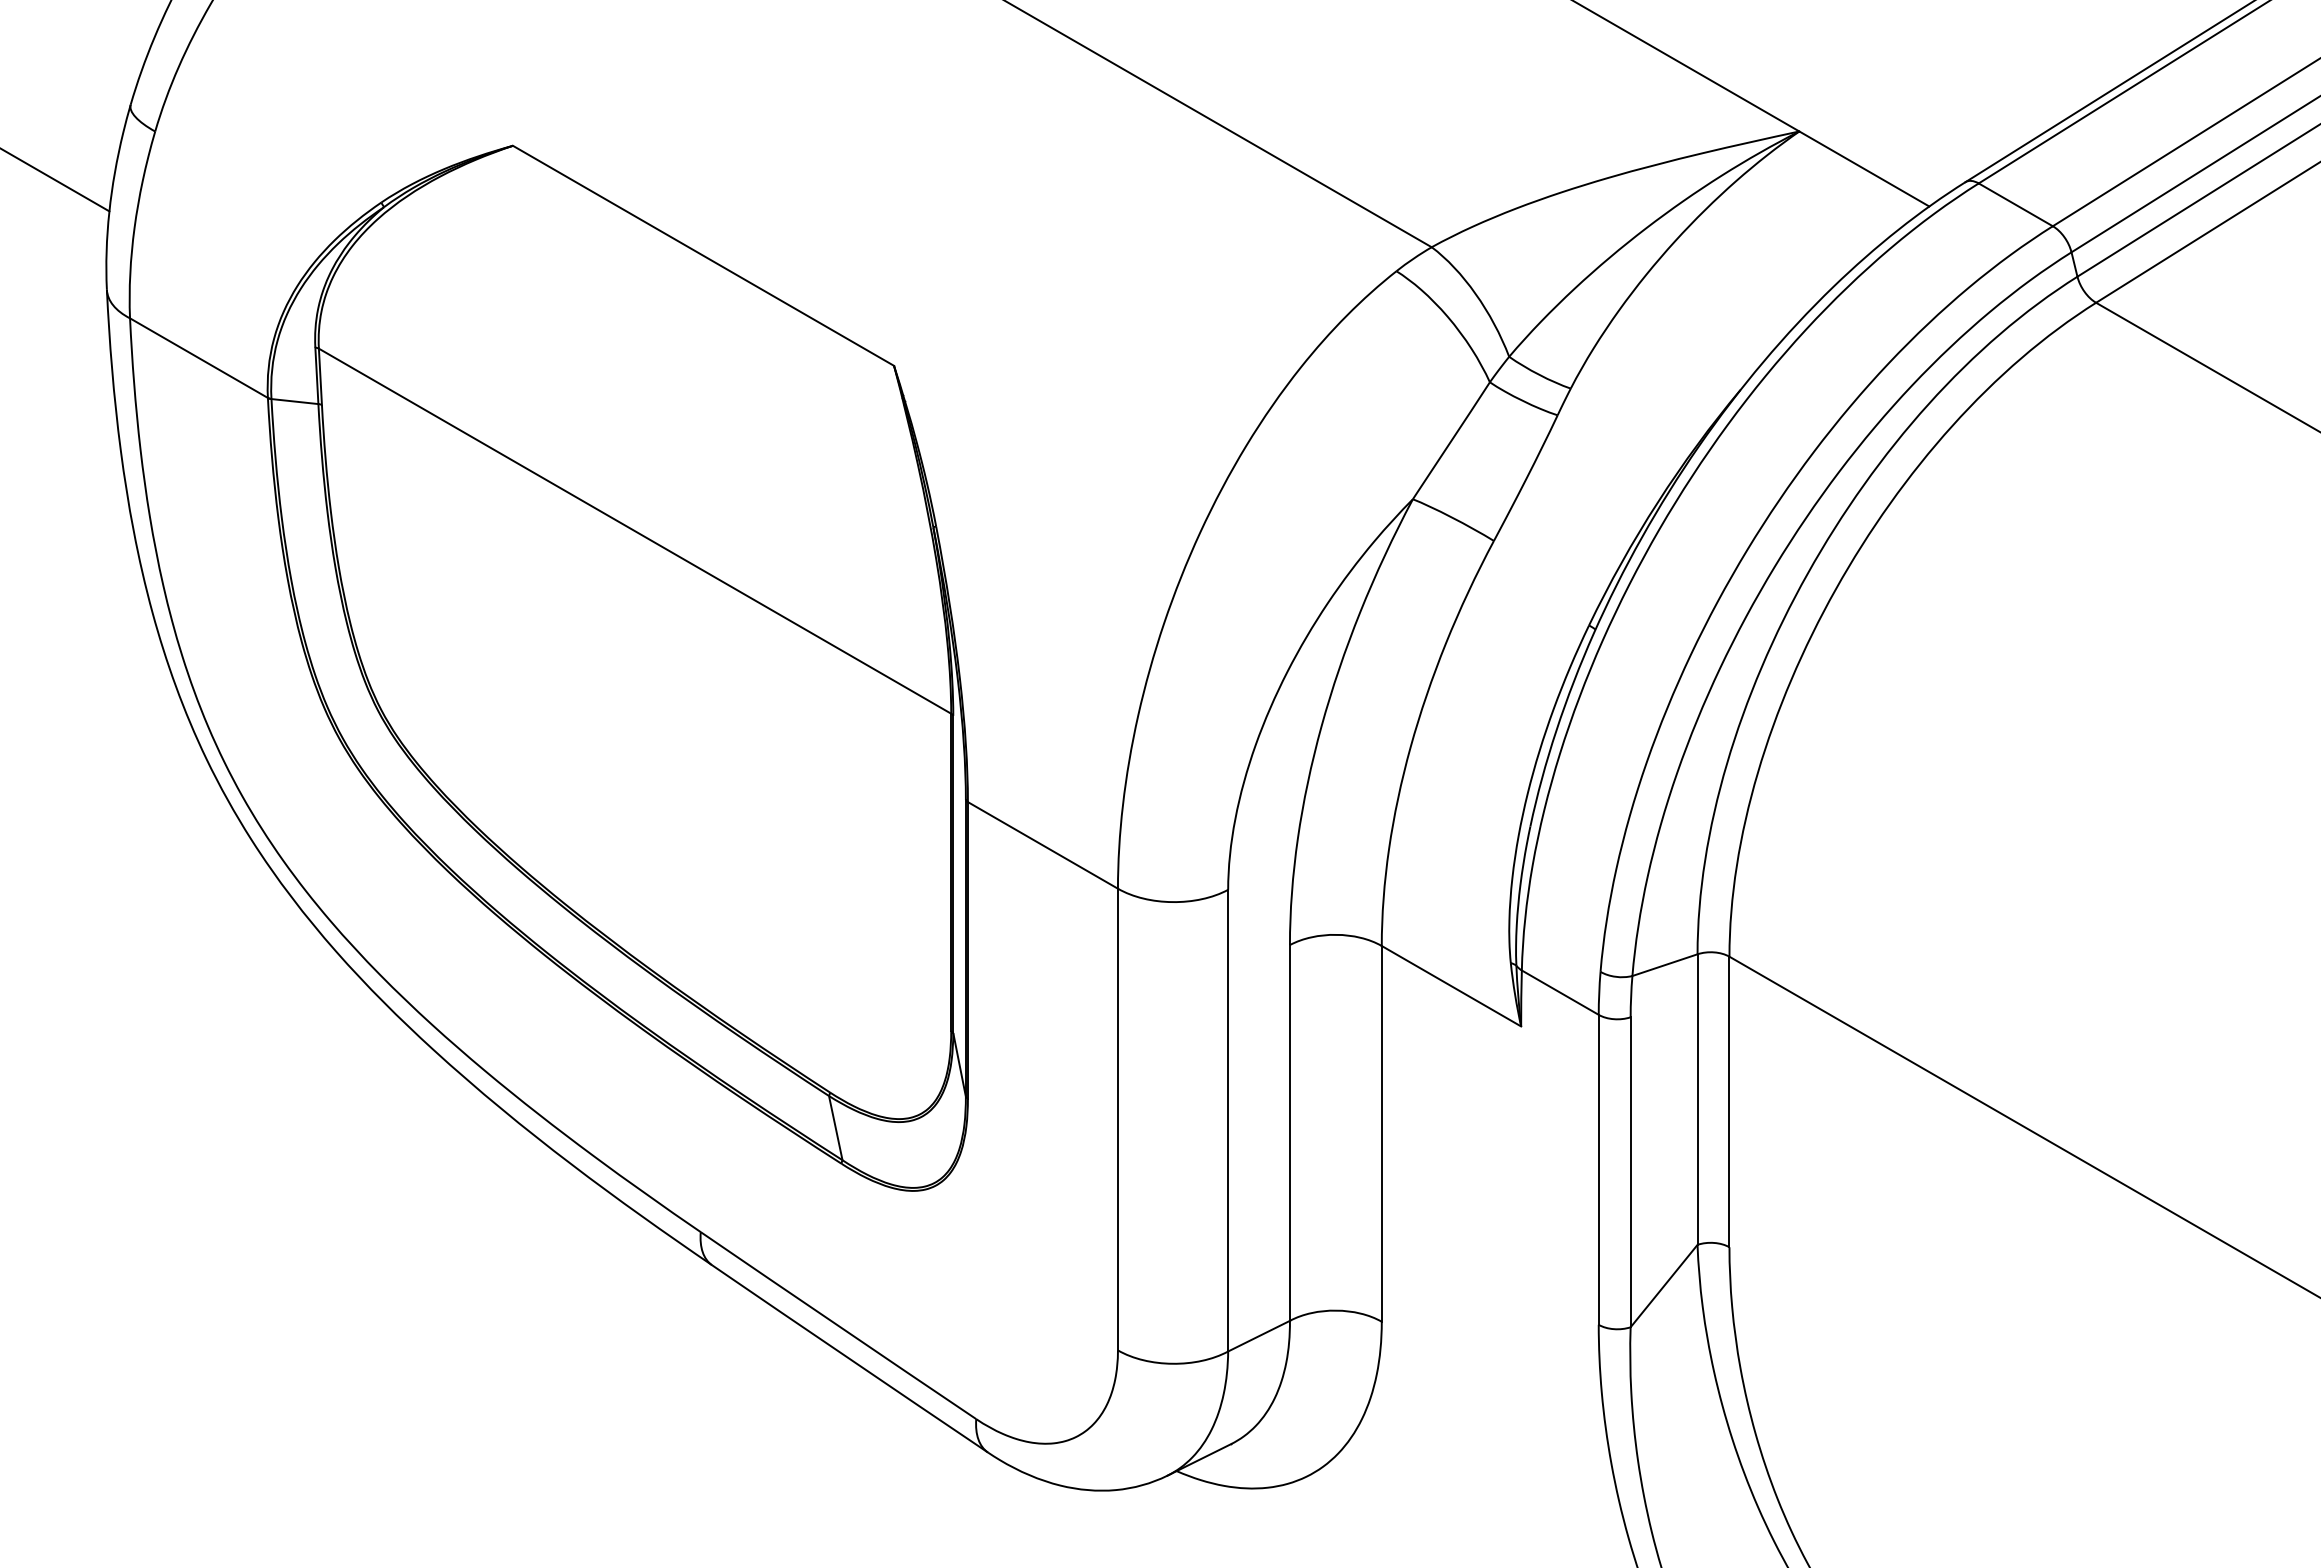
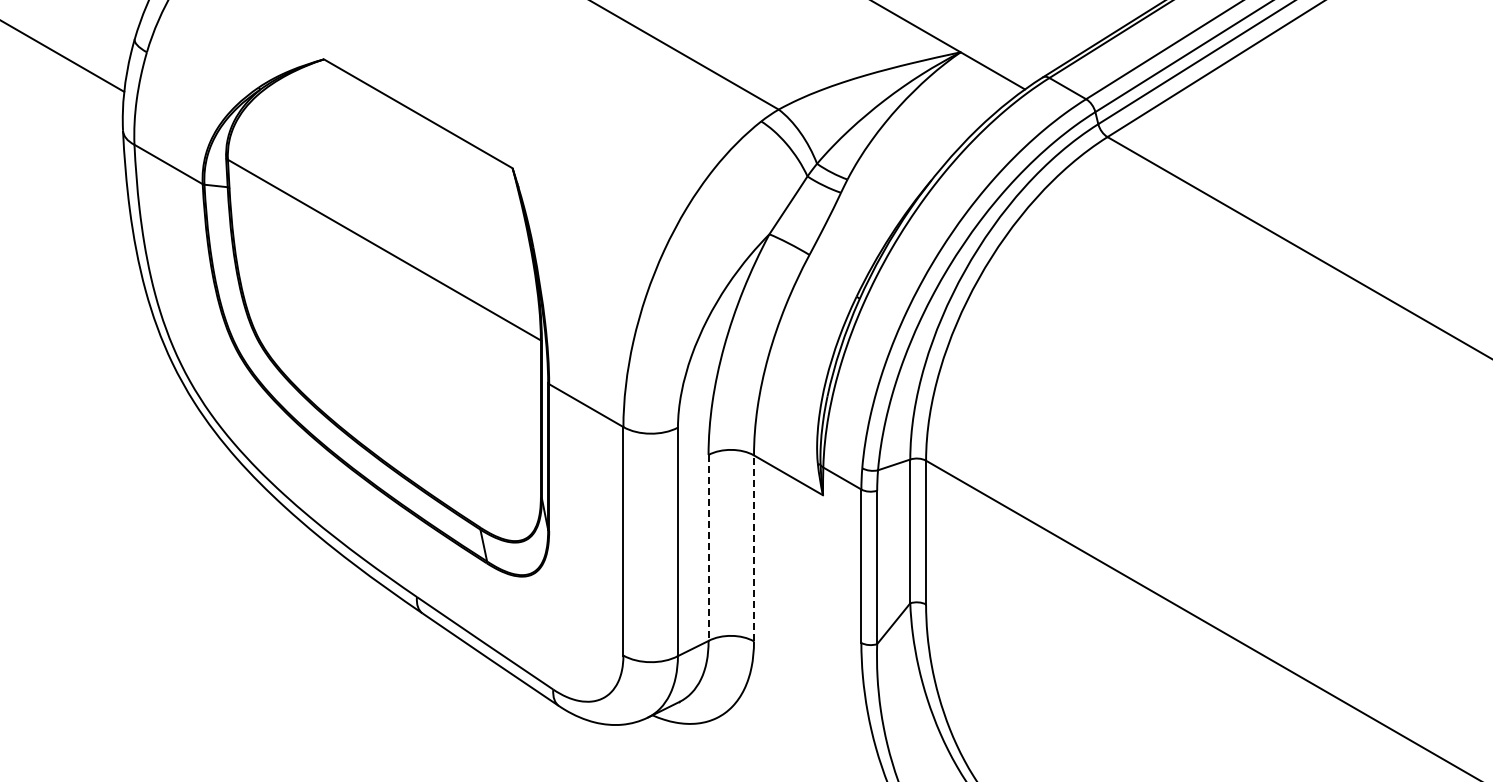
line: (1289, 1132) -> (708, 547), solid -> dashed
line: (1382, 1134) -> (754, 548), solid -> dashed

